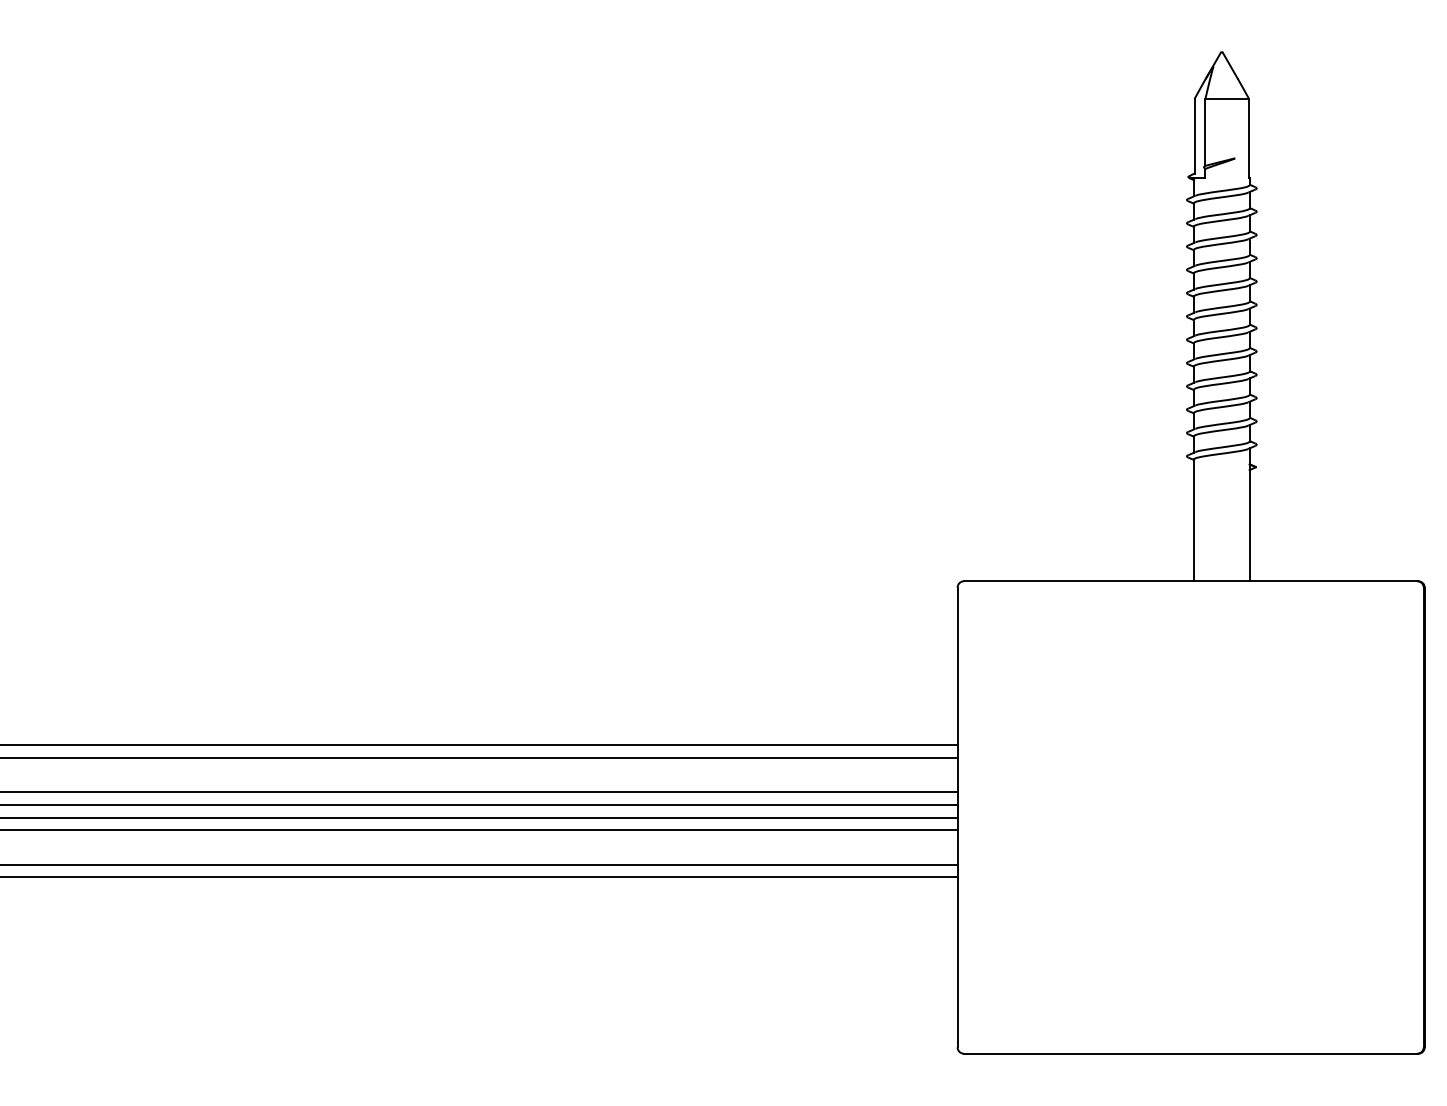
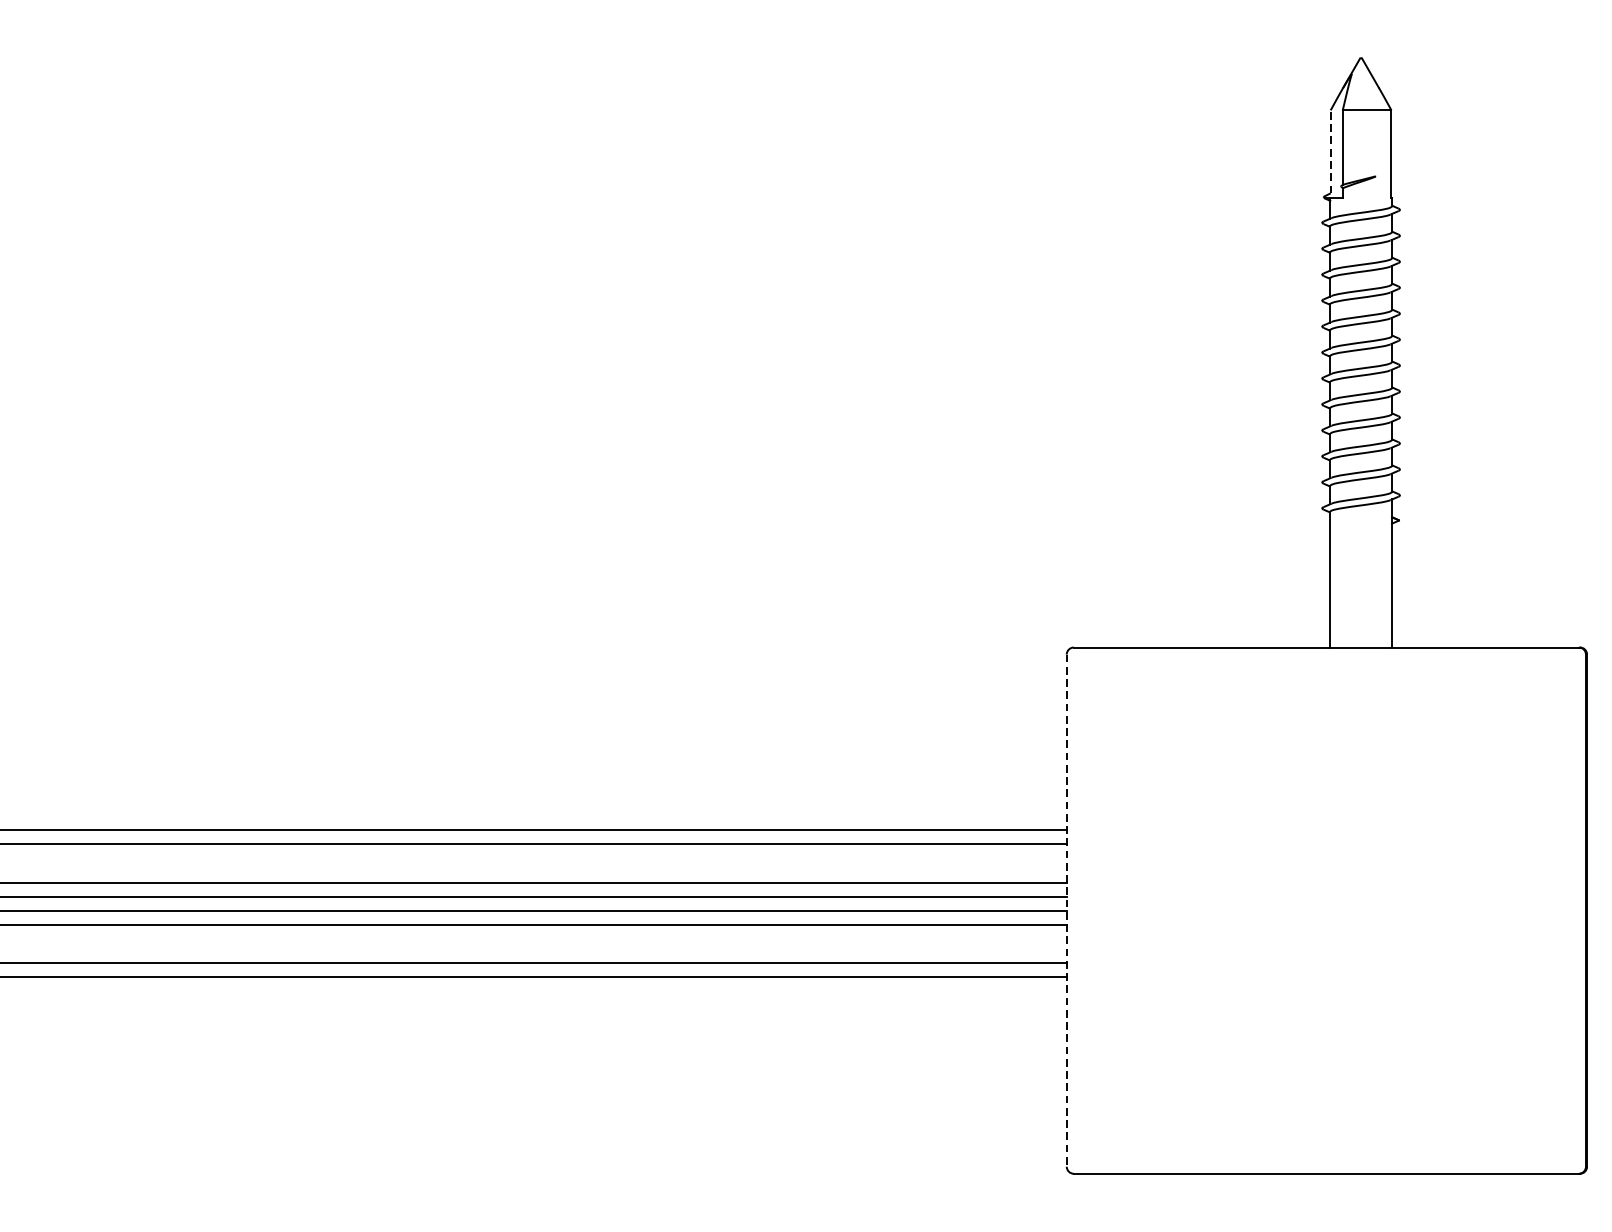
line: (1194, 135) -> (1330, 150), solid -> dashed
line: (957, 817) -> (1066, 910), solid -> dashed

